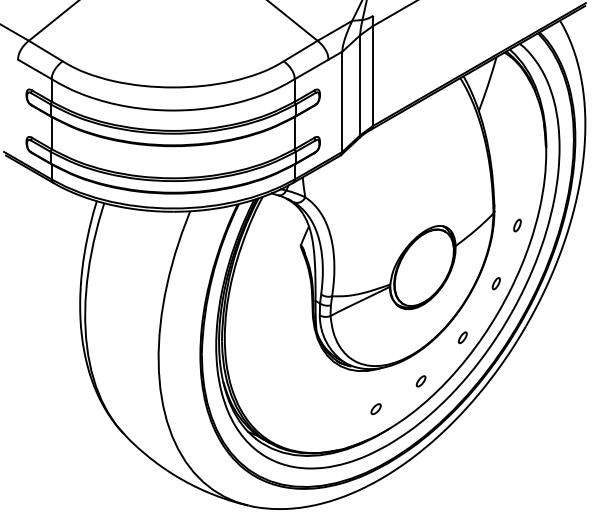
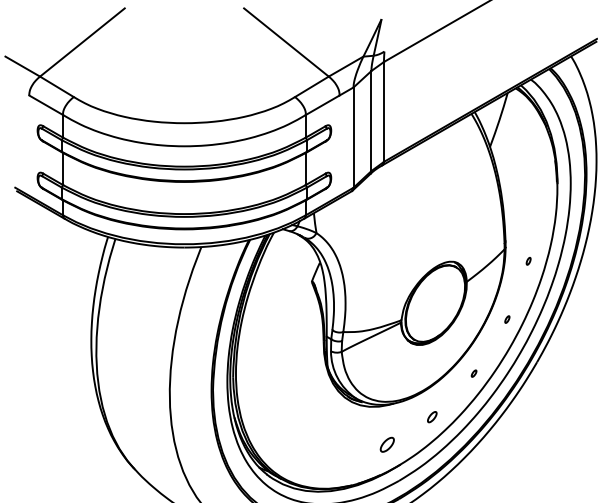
part: (517, 225) -> (528, 261), size x0.6
part: (495, 283) -> (506, 319), size x0.6
part: (462, 337) -> (473, 373), size x0.6
part: (375, 409) -> (386, 445), size x1.4

